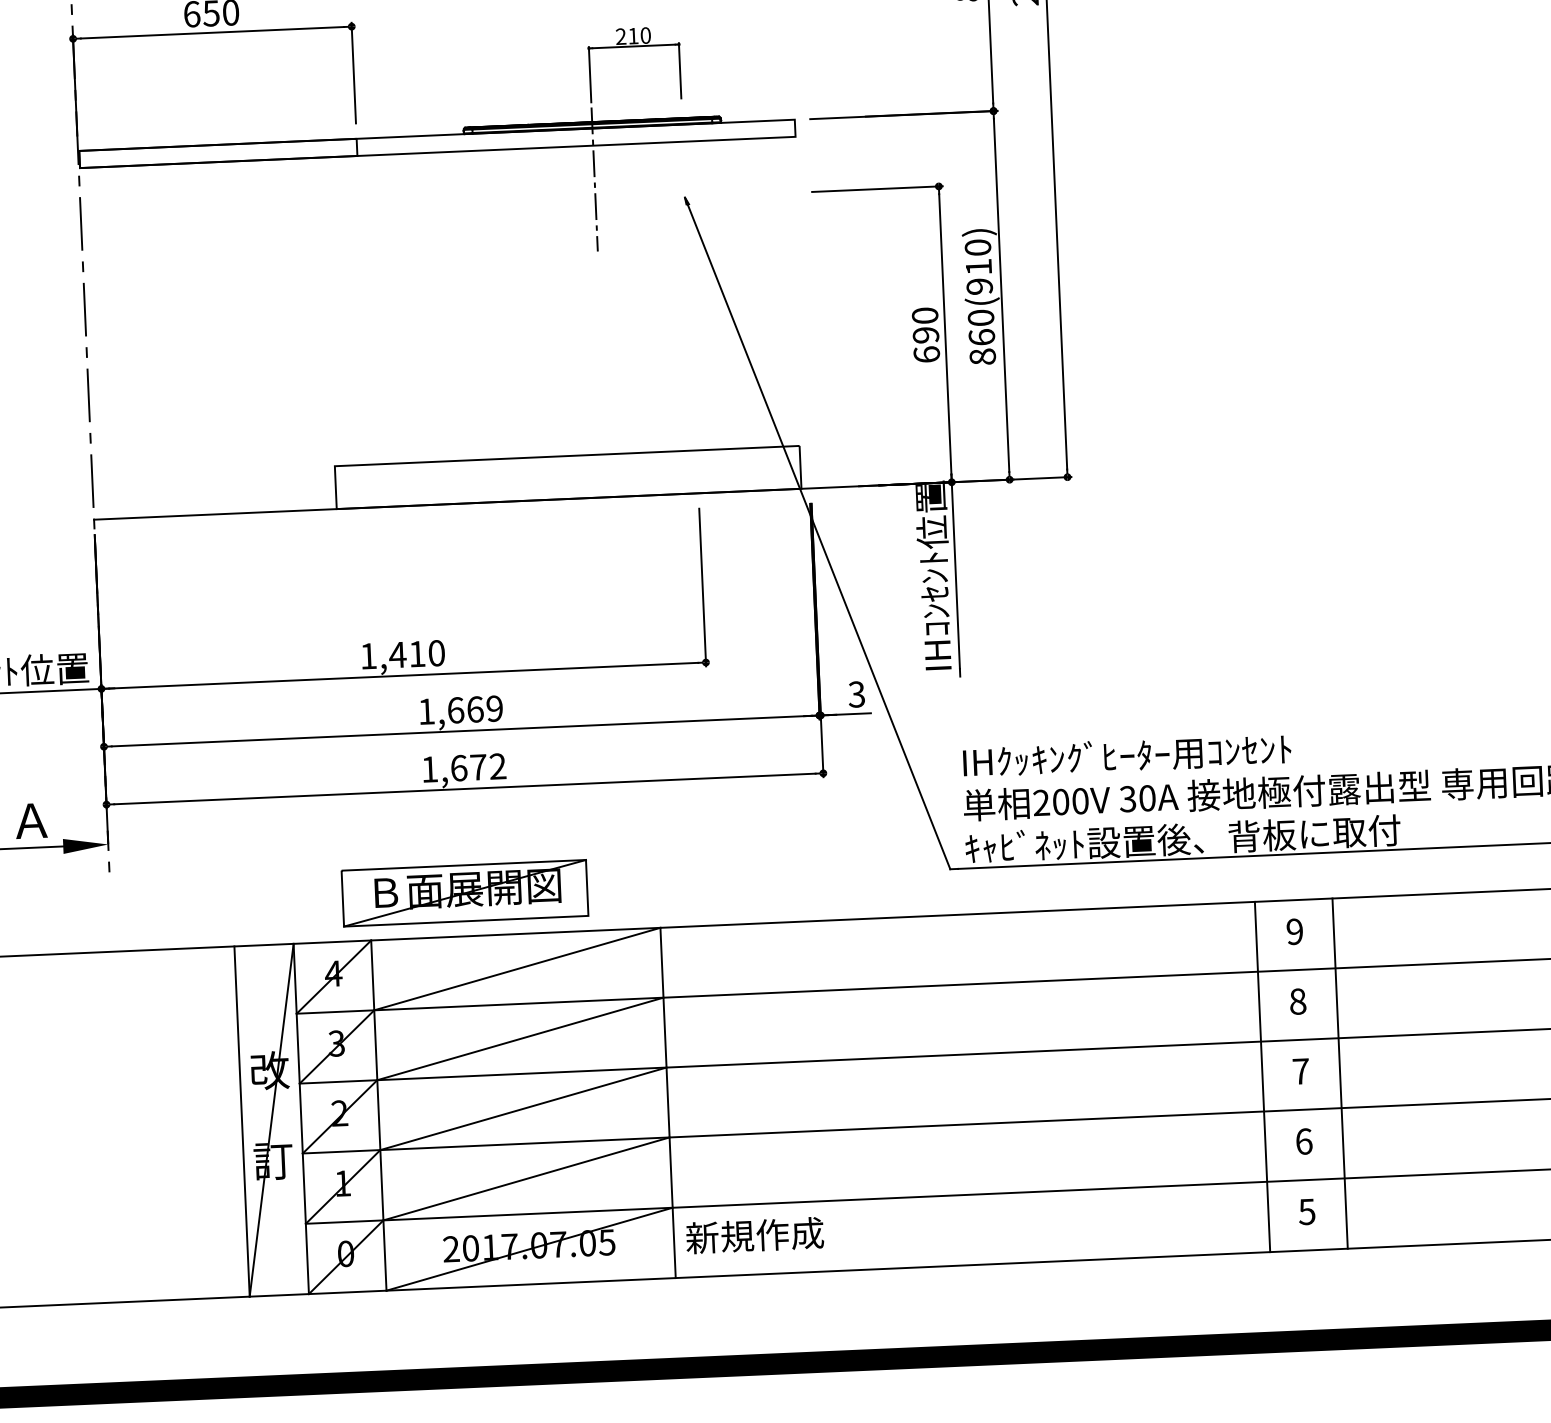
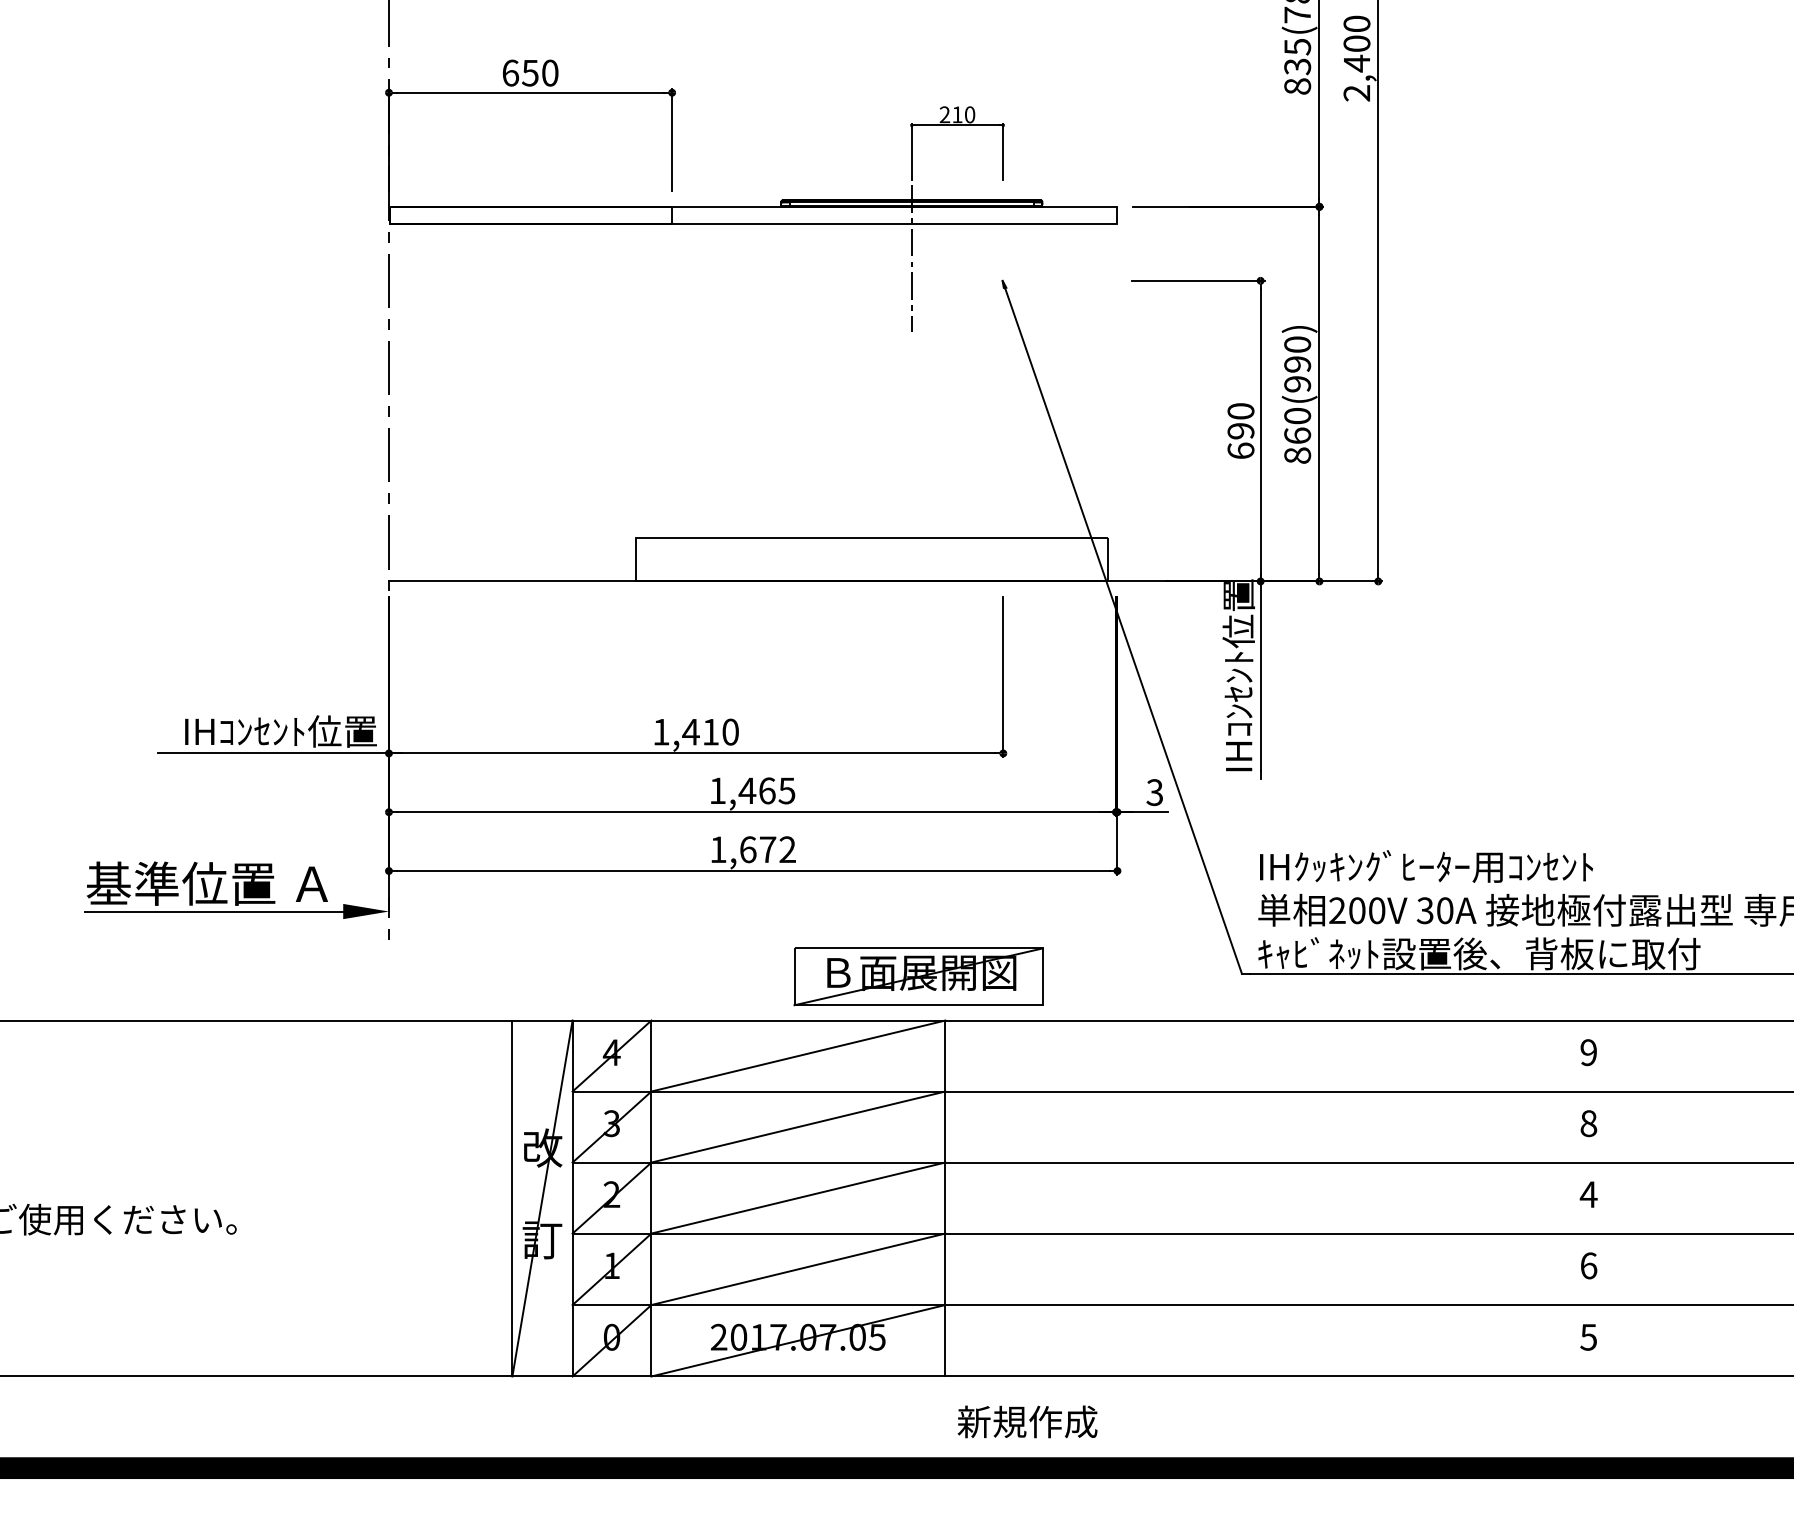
text: (978, 267) -> (1297, 364), 860(910) -> 860(990)
text: (474, 709) -> (766, 790), 1,669 -> 1,465
part: (464, 892) -> (918, 976), moved
text: (1300, 1071) -> (1588, 1194), 7 -> 4
line: (1340, 1073) -> (1628, 1198), removed
line: (1262, 1076) -> (1549, 1198), removed
text: (754, 1235) -> (1027, 1421), moved

